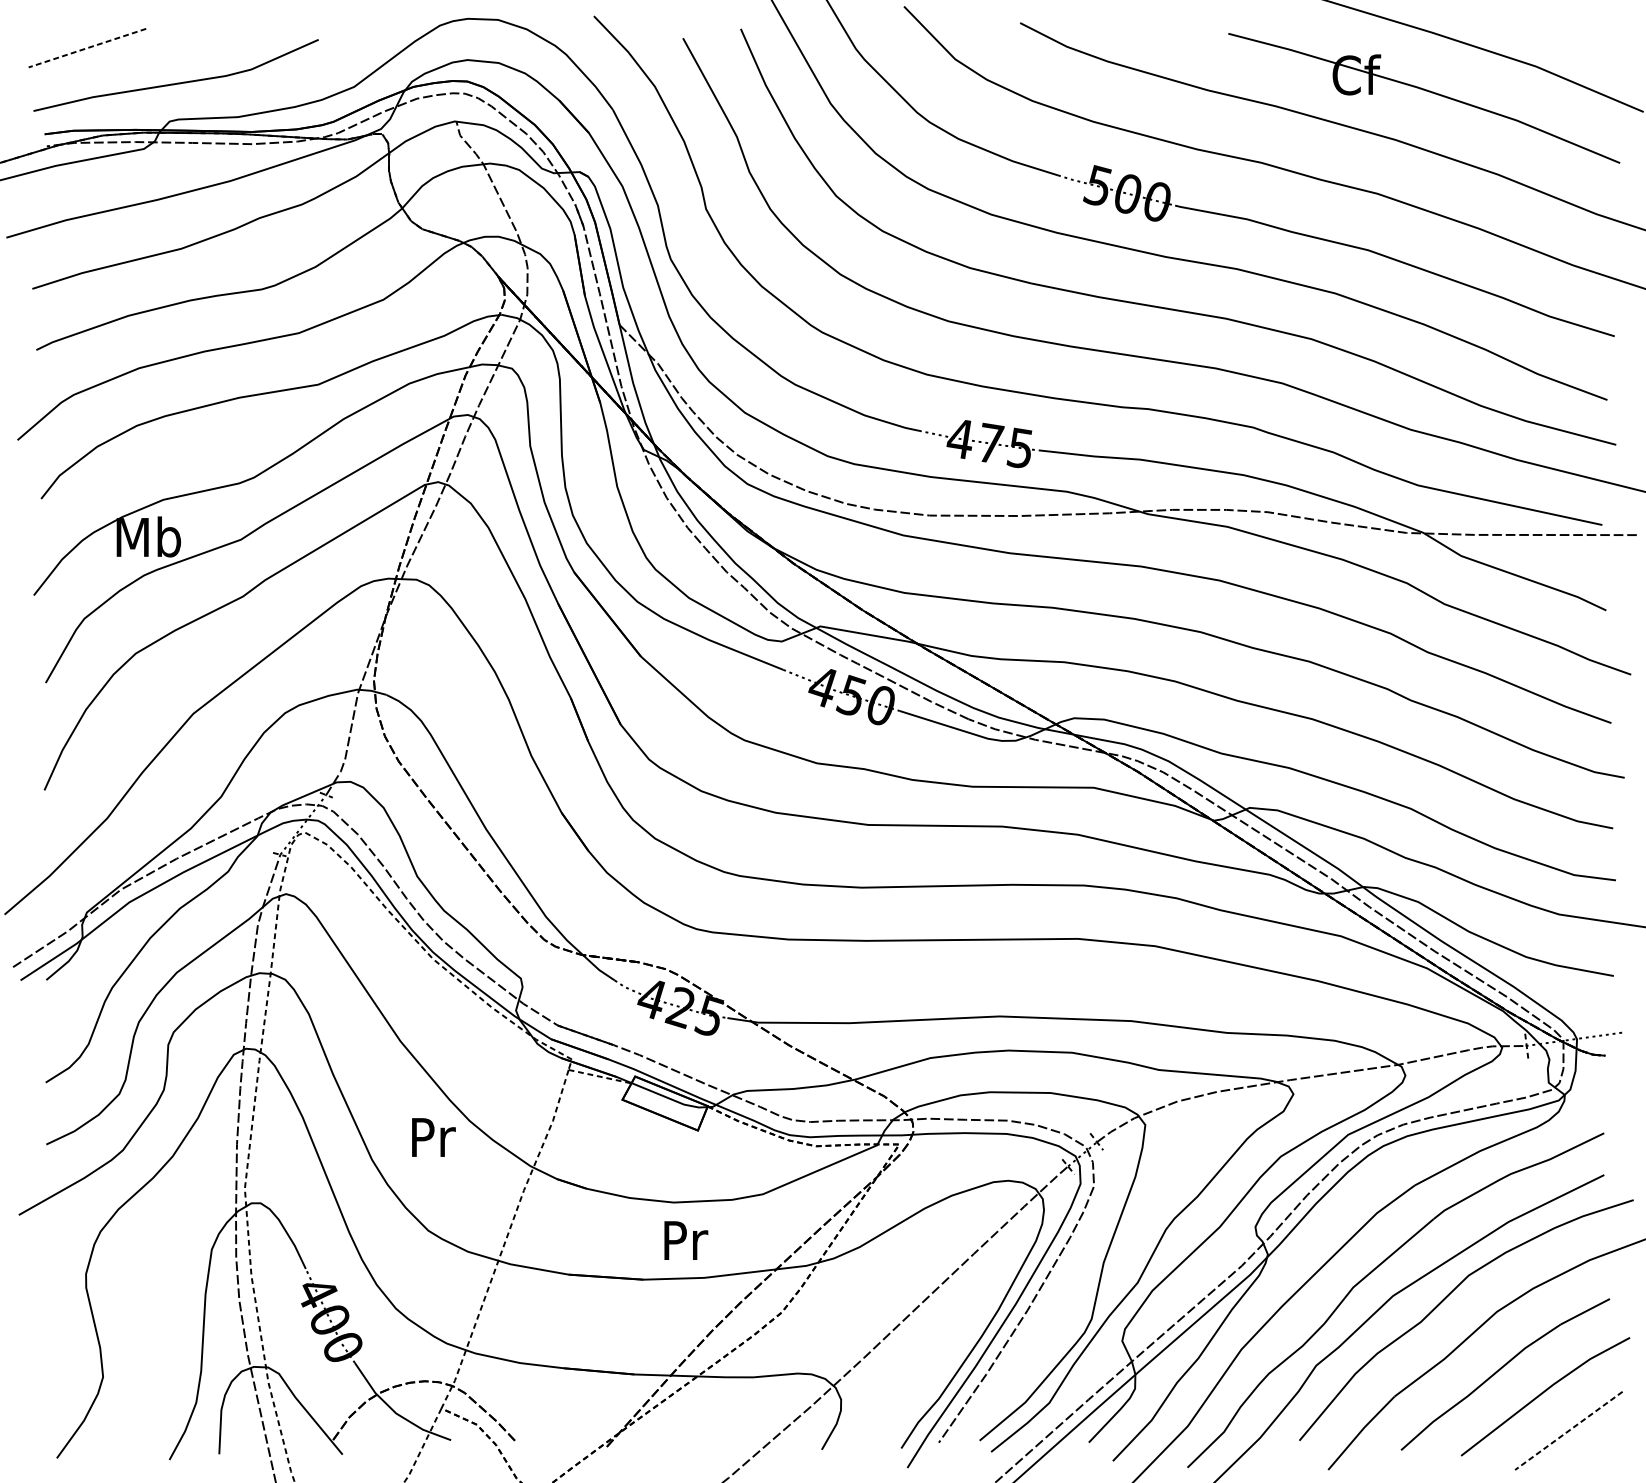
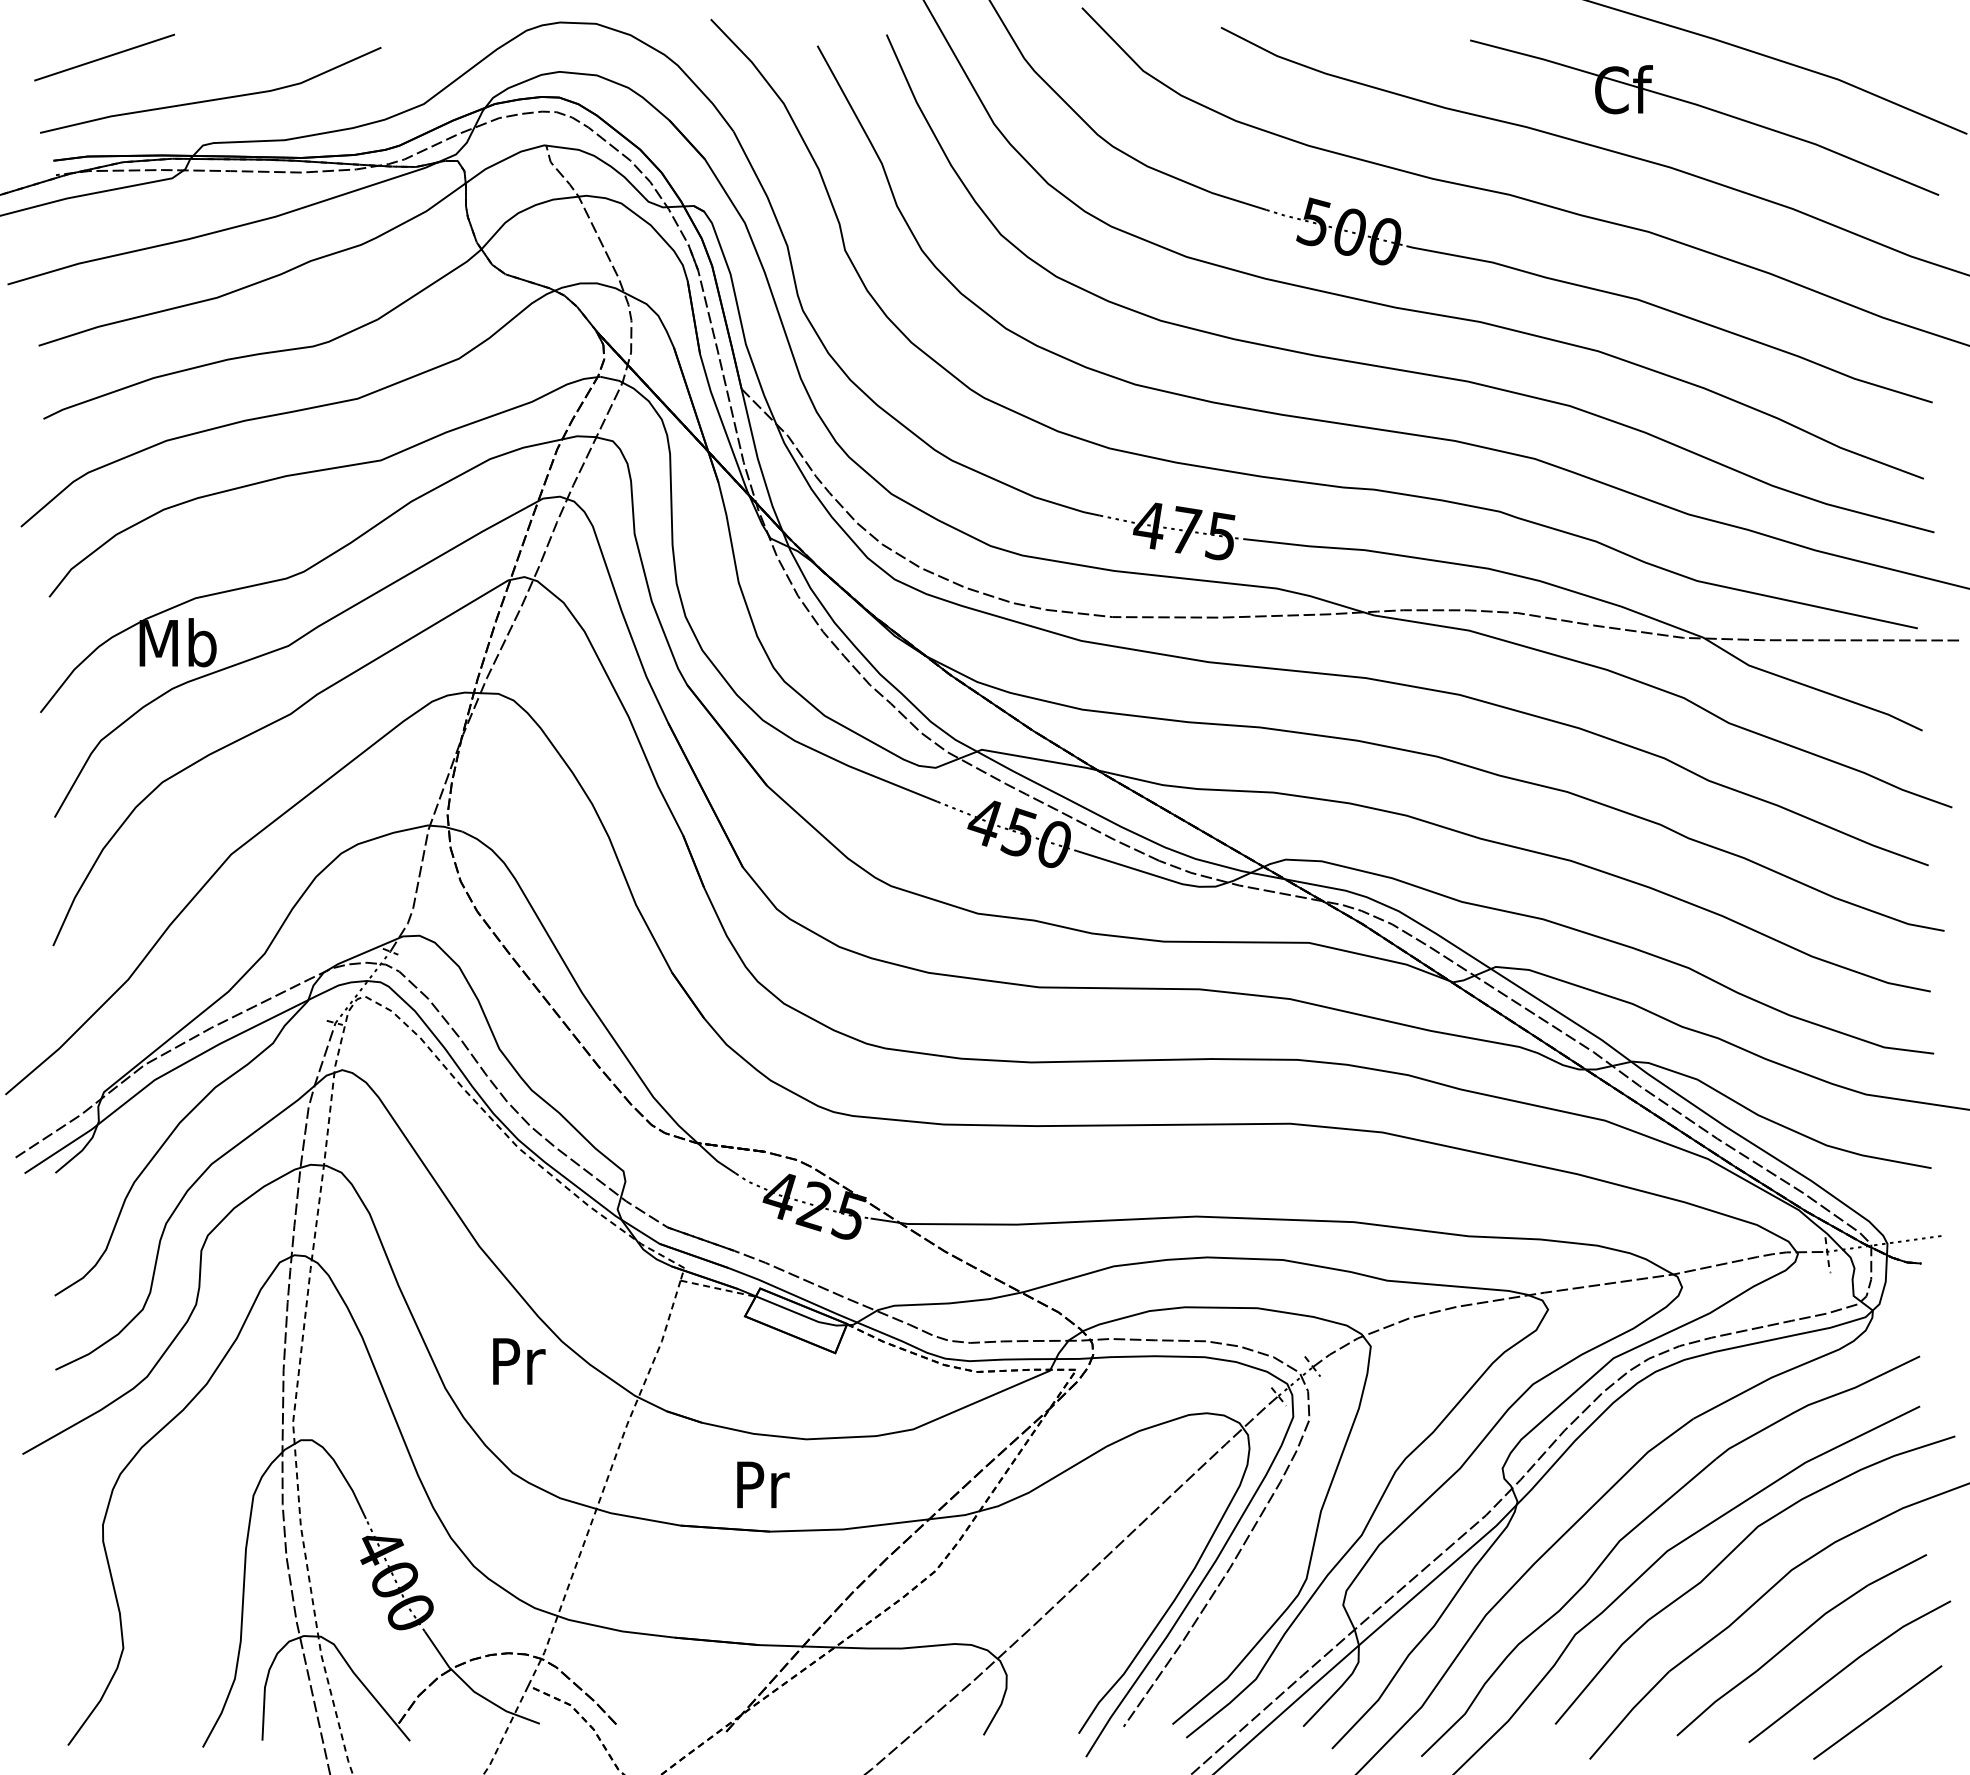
line: (87, 48) -> (104, 57), dashed -> solid
text: (686, 1240) -> (763, 1484), moved
line: (1568, 1430) -> (1877, 1712), dashed -> solid

